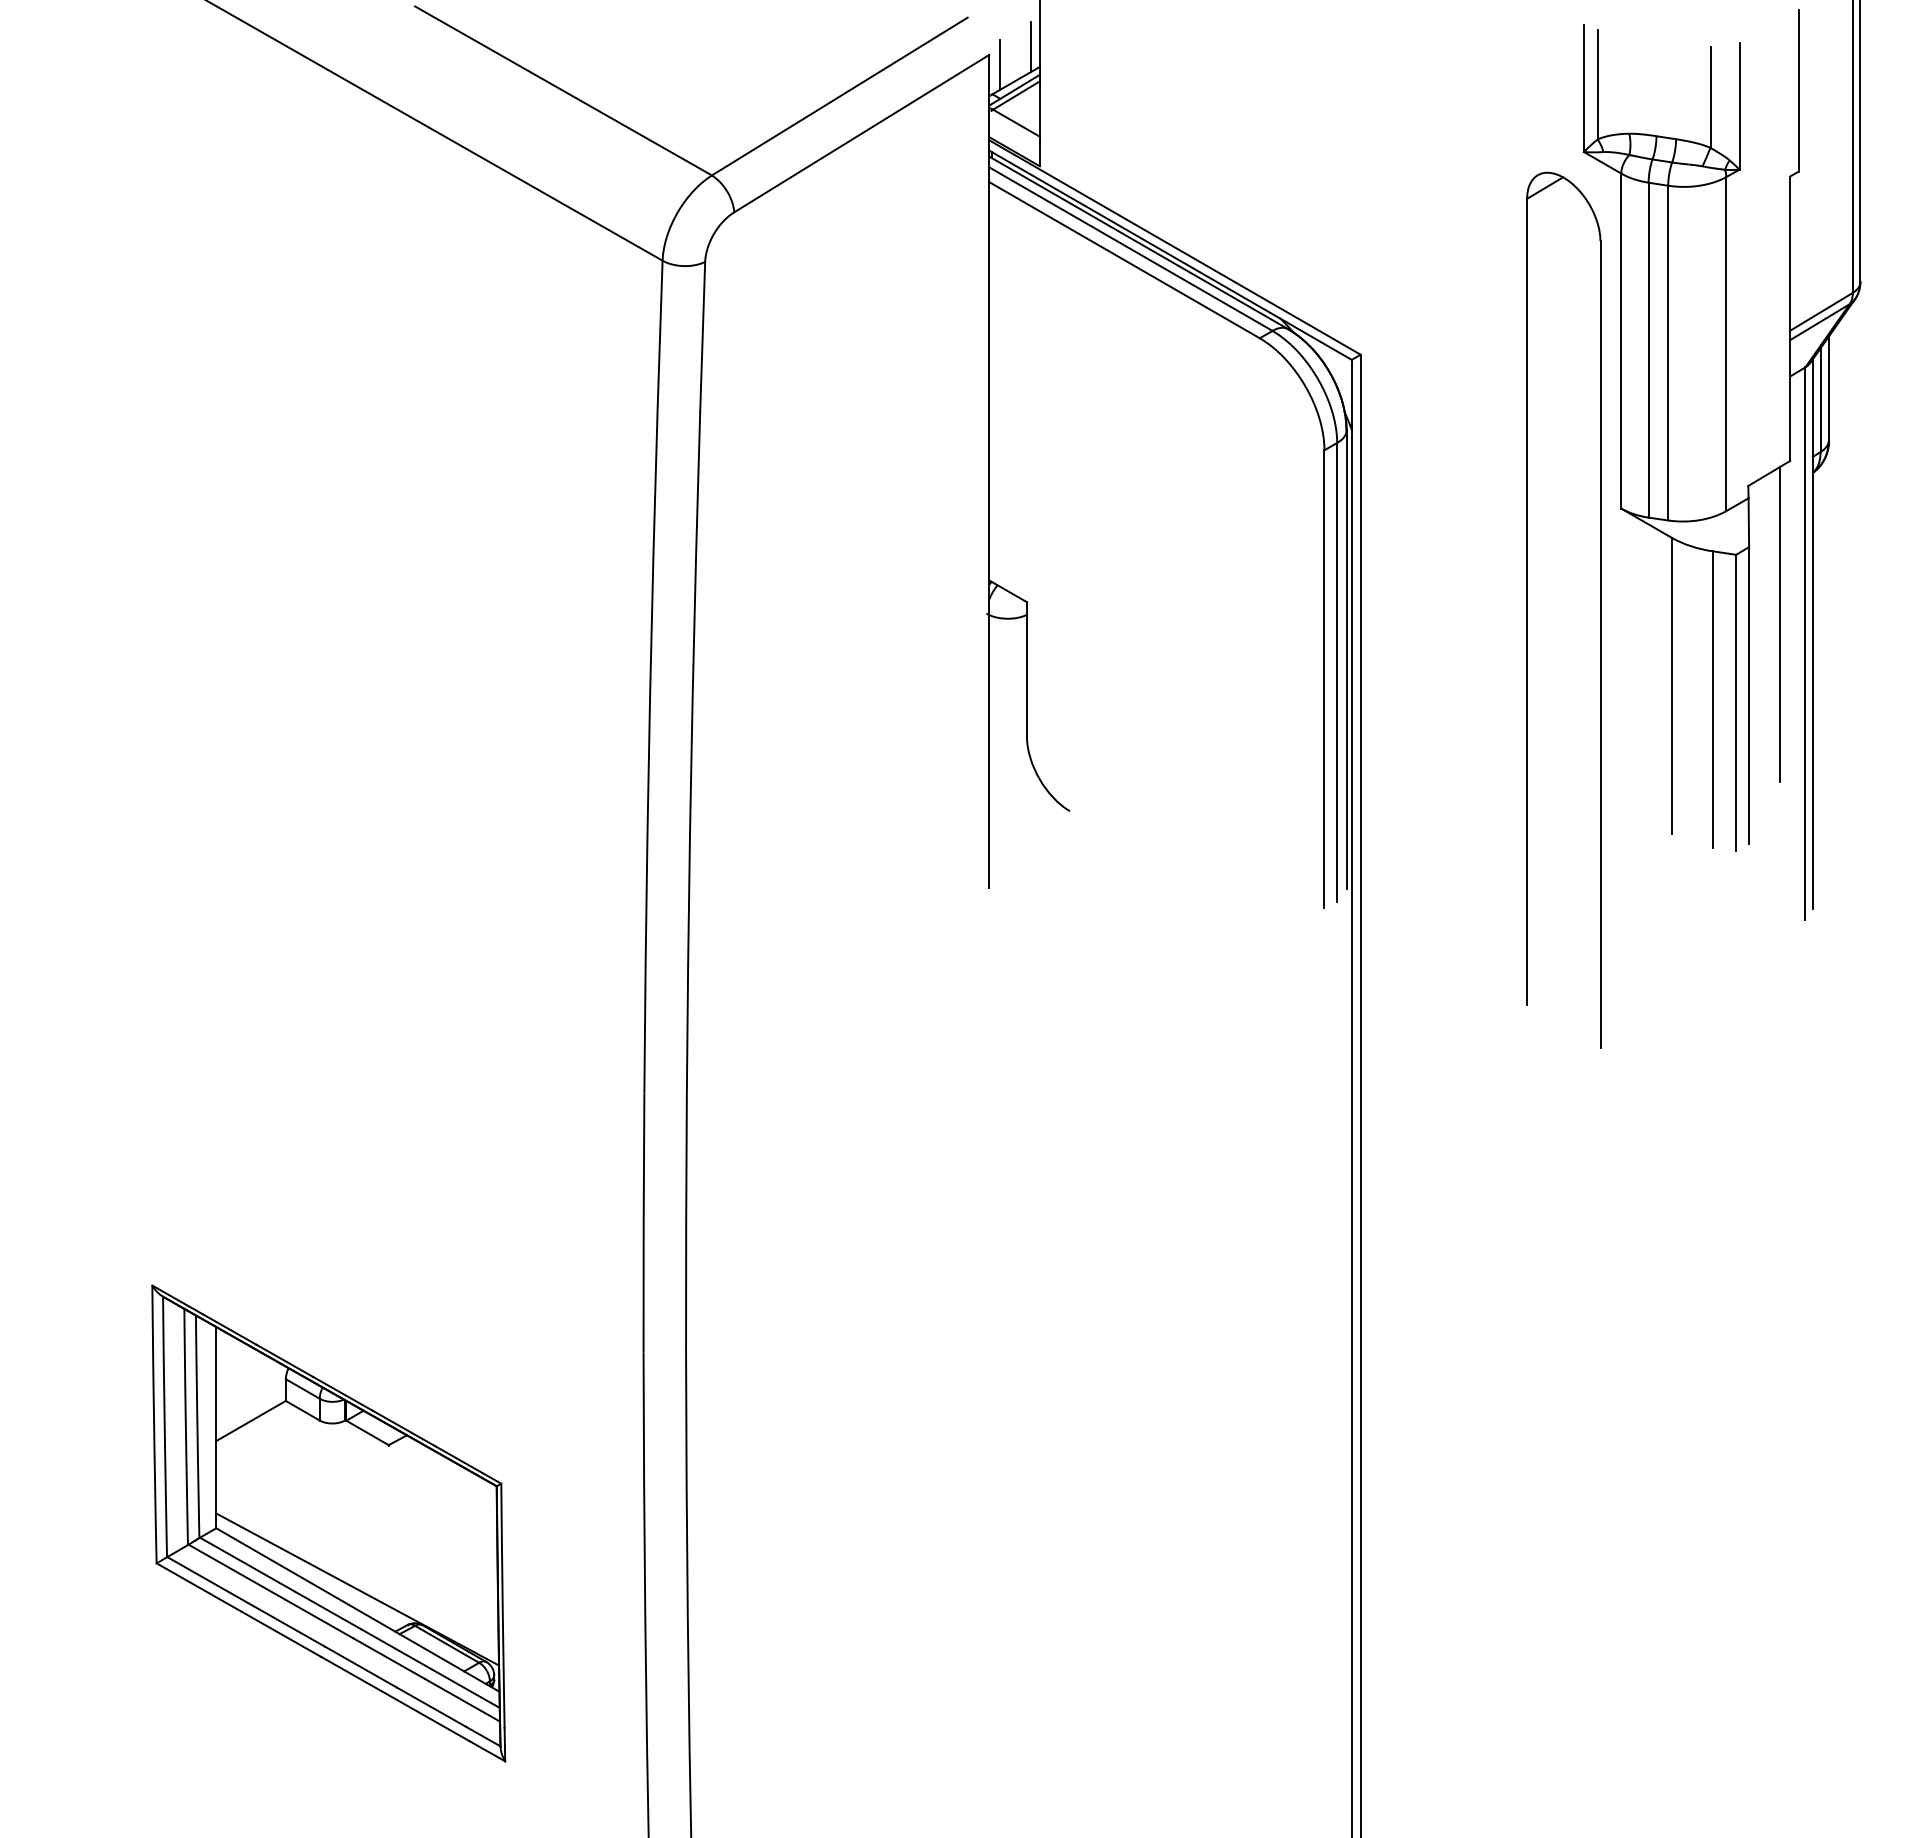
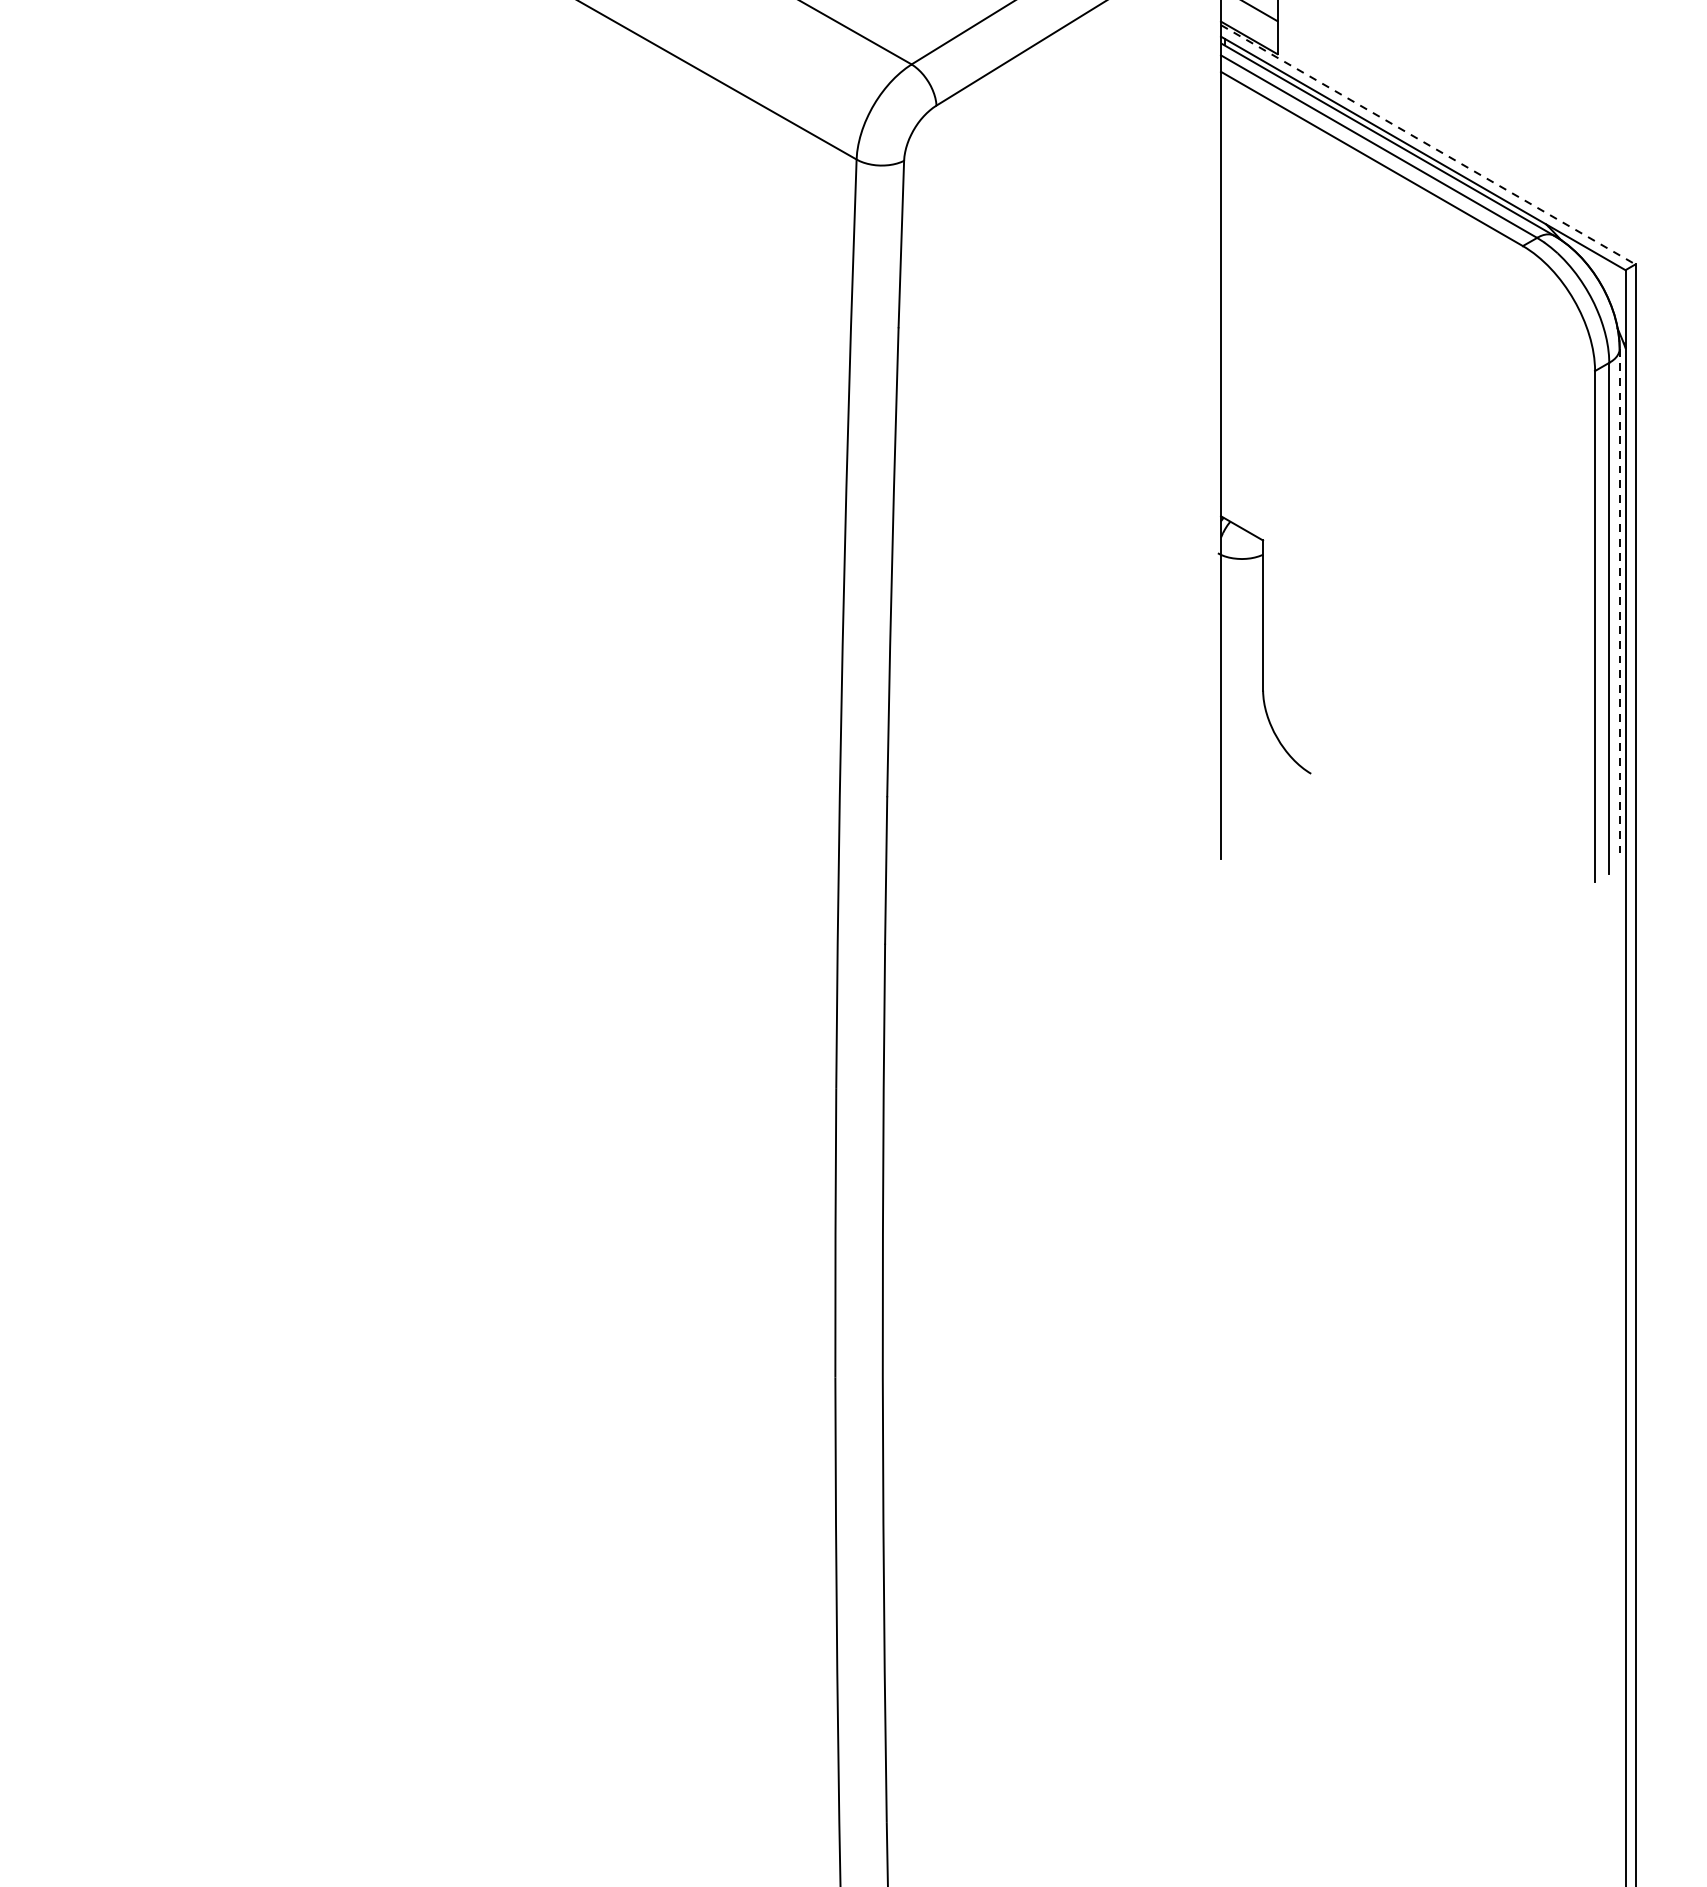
line: (1175, 247) -> (1428, 144), solid -> dashed
line: (1346, 660) -> (1619, 605), solid -> dashed
part: (328, 1523) -> (483, 1568), removed

